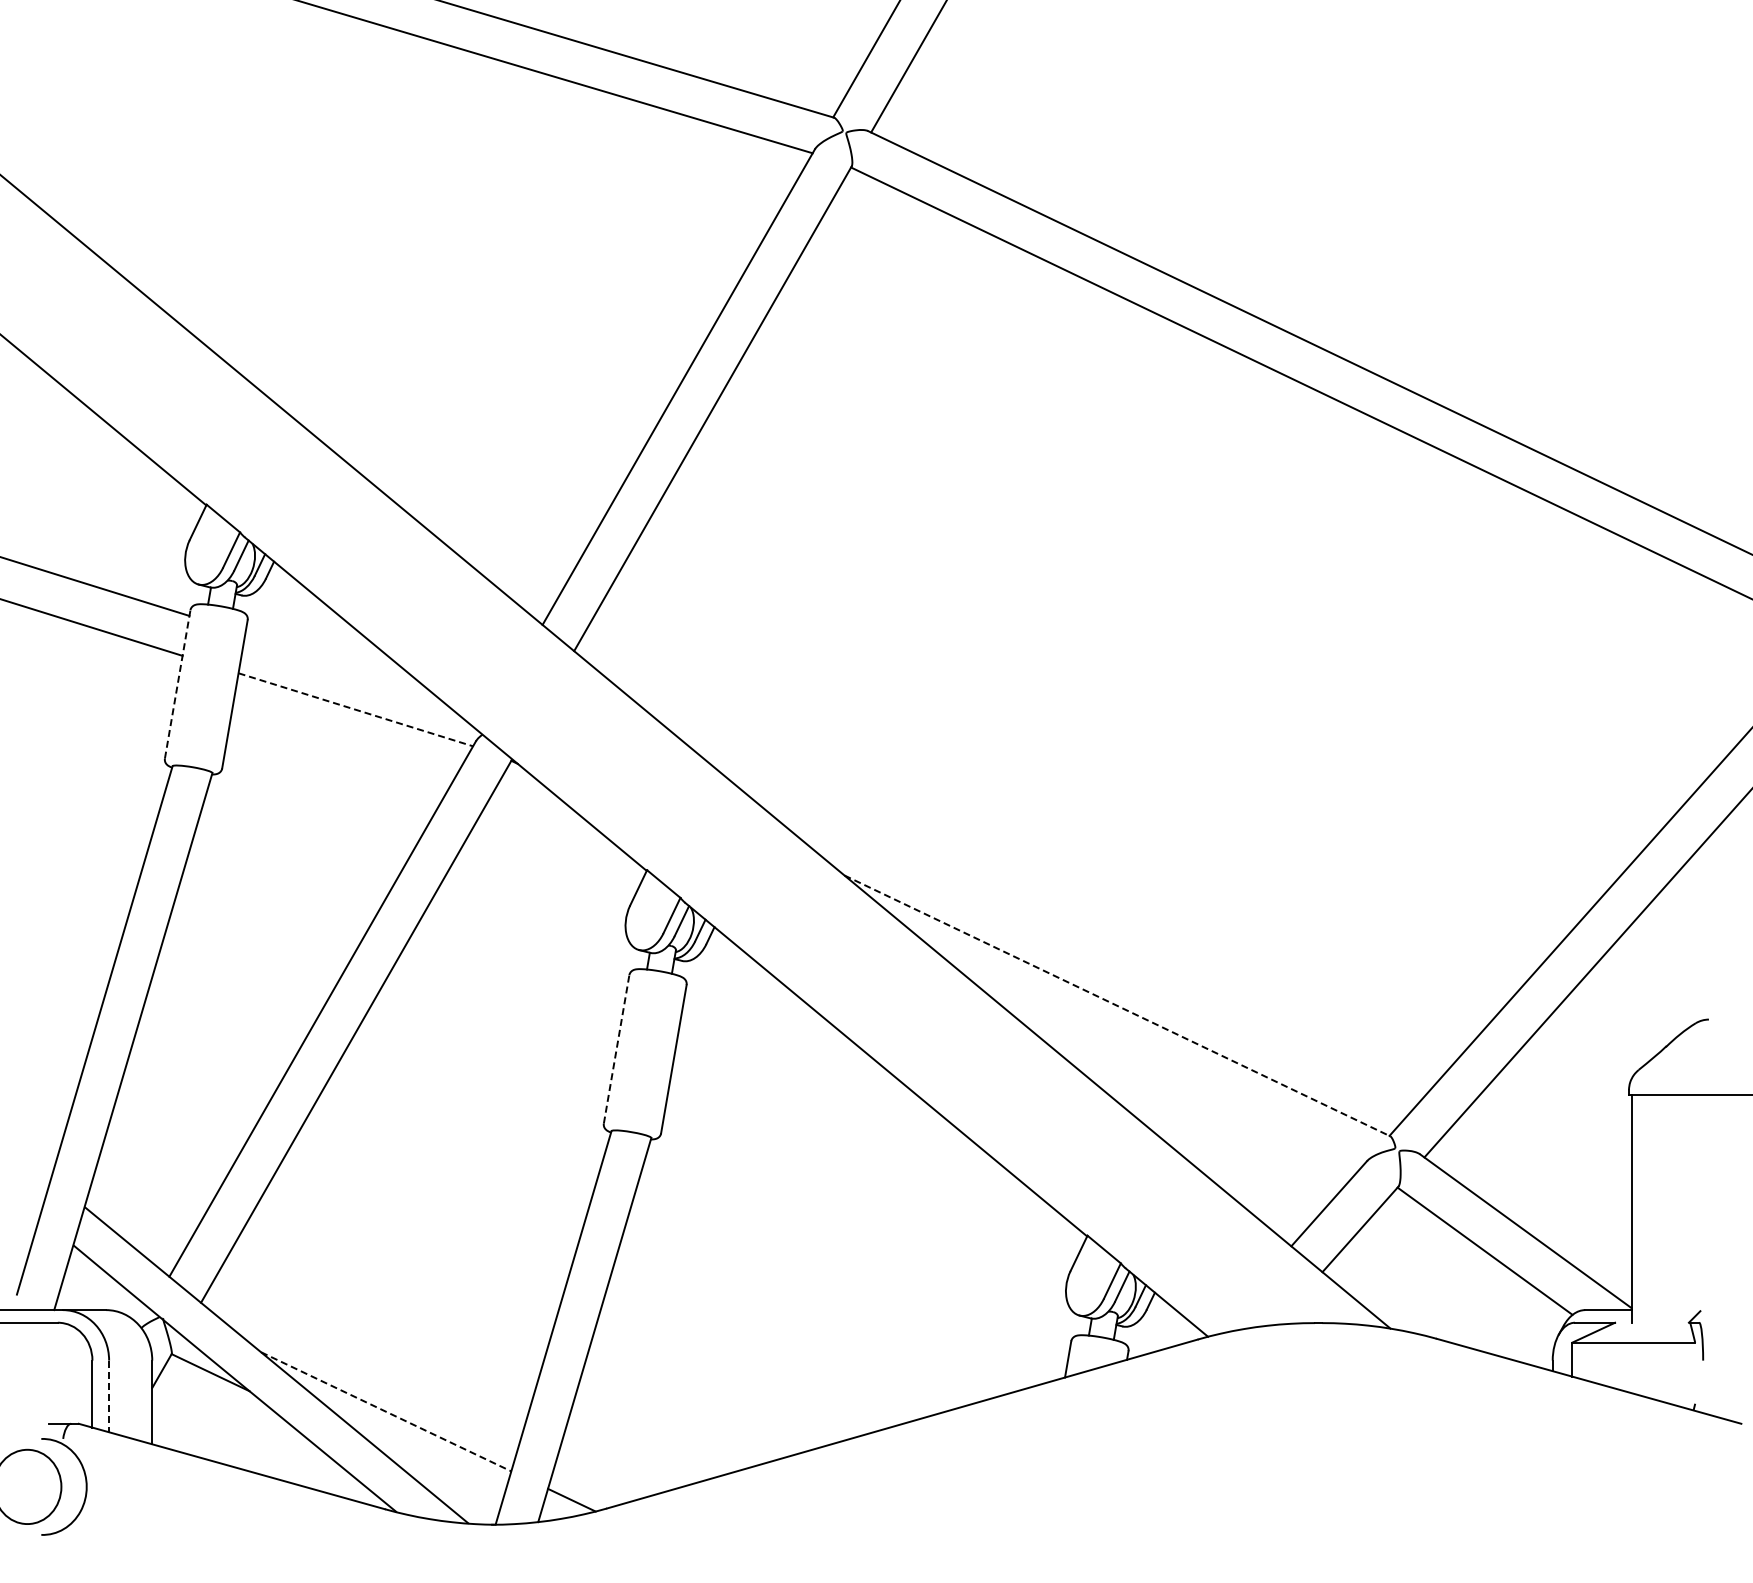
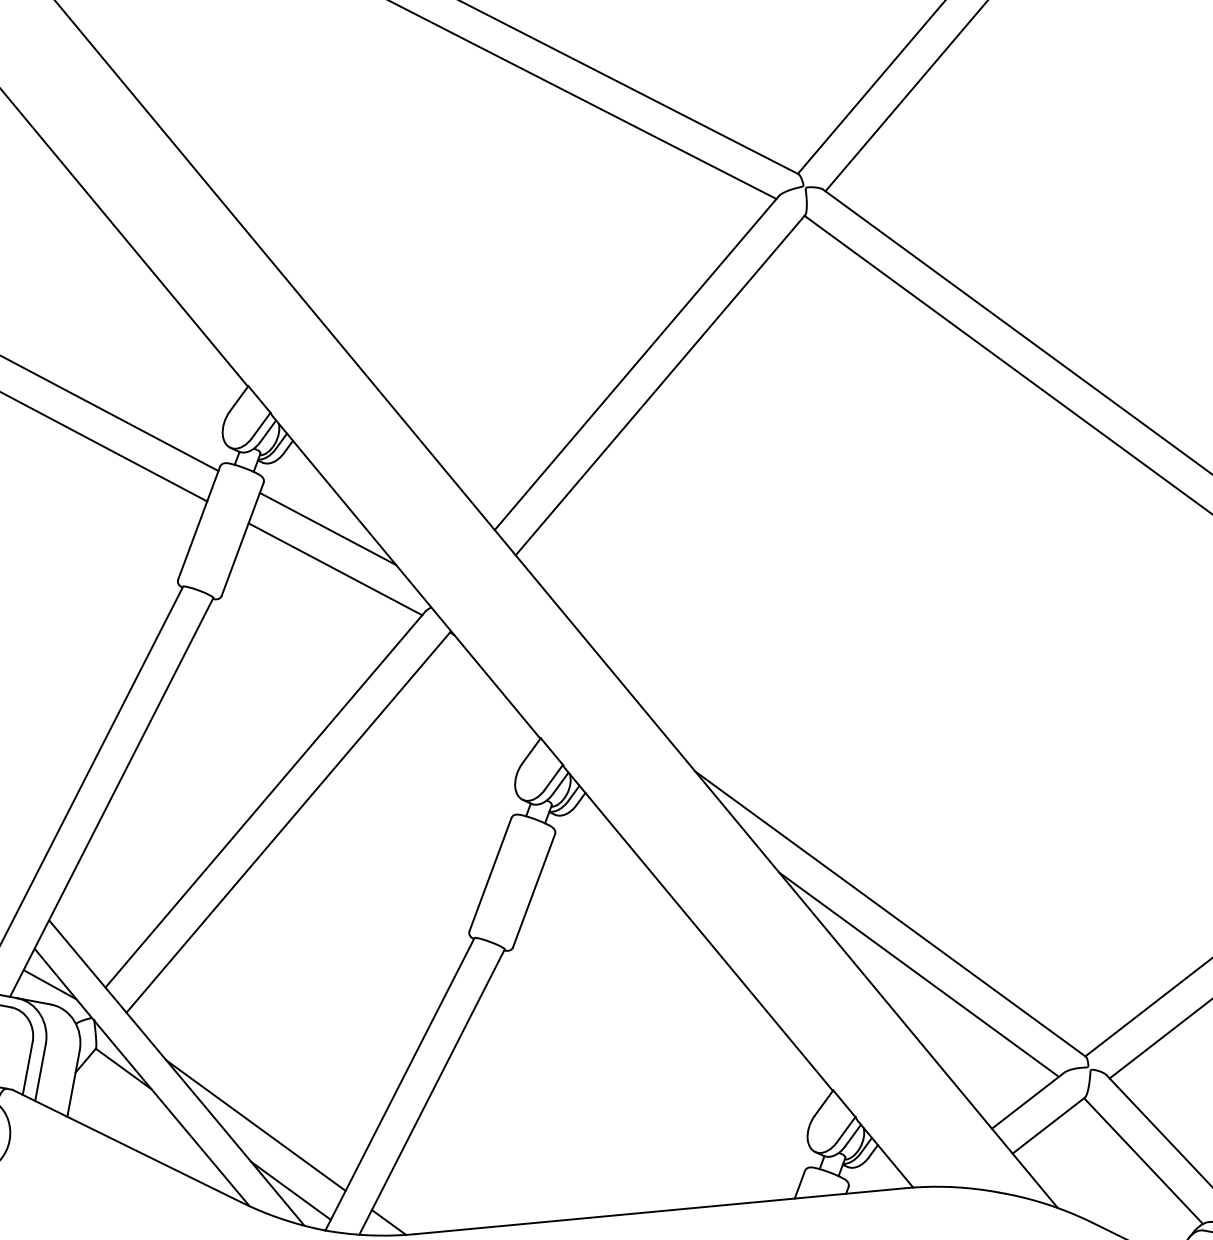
line: (337, 661) -> (328, 528), added
line: (177, 683) -> (199, 522), dashed -> solid
line: (355, 709) -> (335, 569), dashed -> solid
line: (1117, 1006) -> (890, 914), dashed -> solid
line: (616, 1048) -> (490, 873), dashed -> solid
line: (1165, 1073) -> (918, 974), added
line: (100, 1285) -> (50, 984), added
line: (109, 1396) -> (40, 1072), dashed -> solid
line: (386, 1411) -> (256, 1125), dashed -> solid
line: (443, 1483) -> (290, 1190), added

